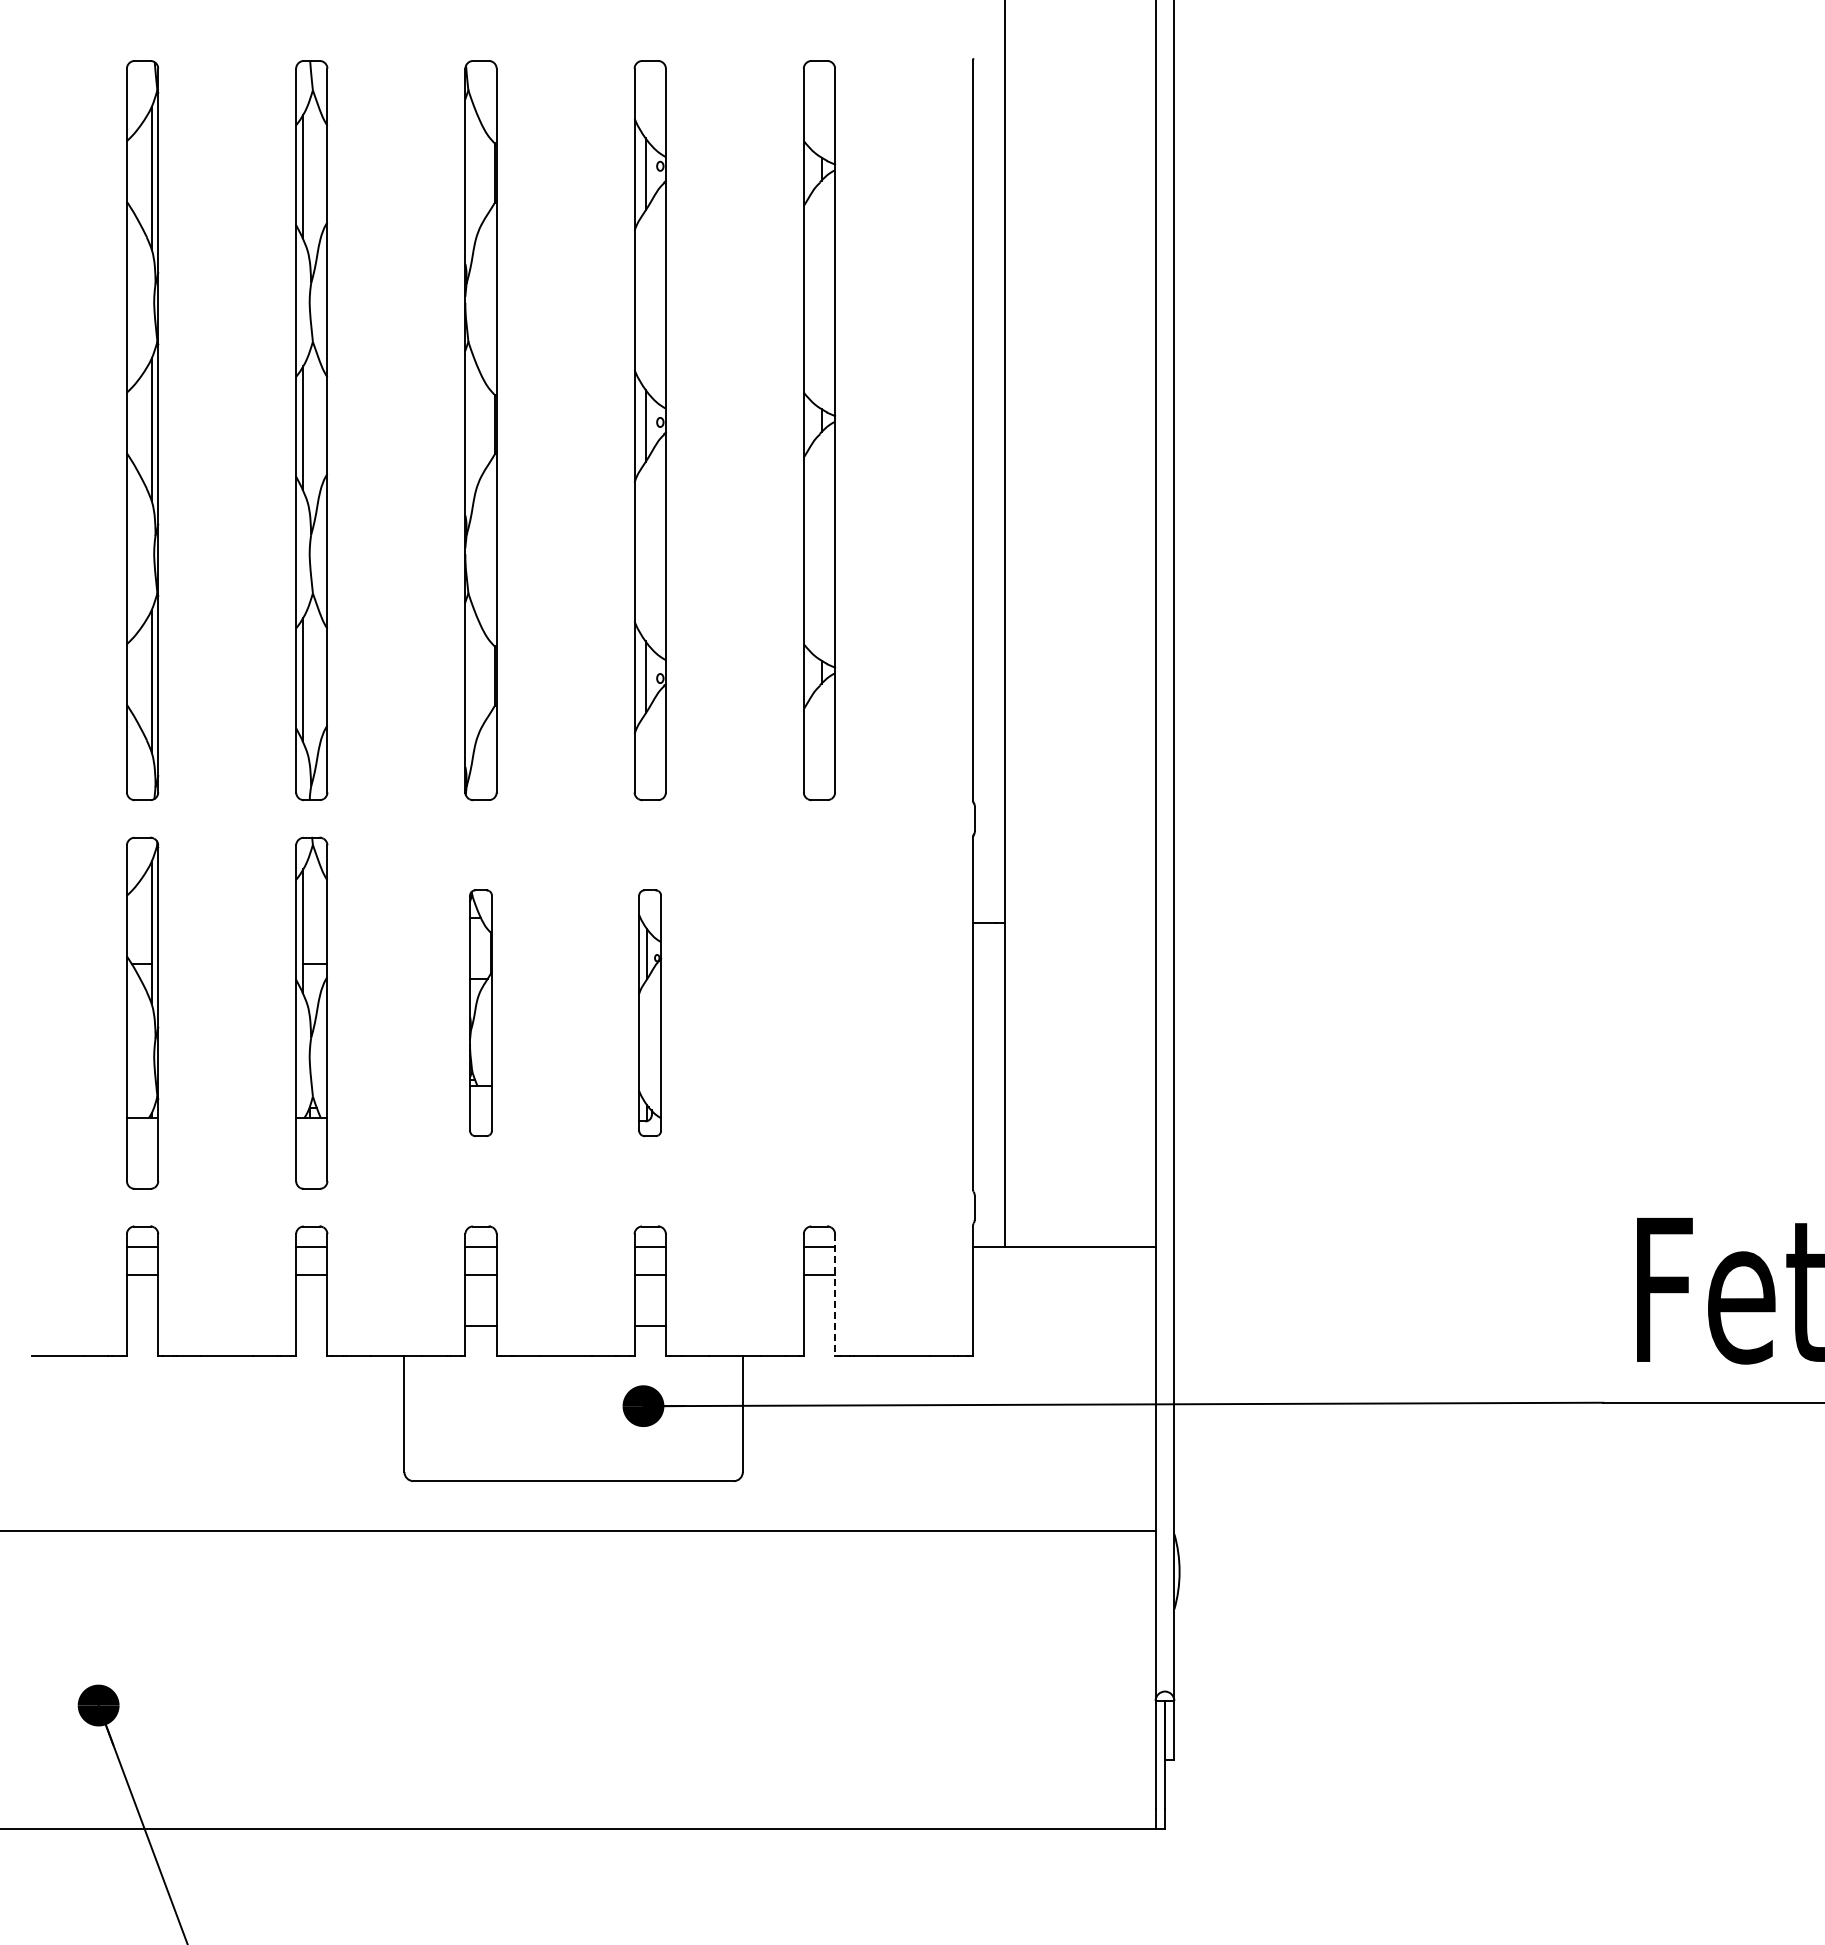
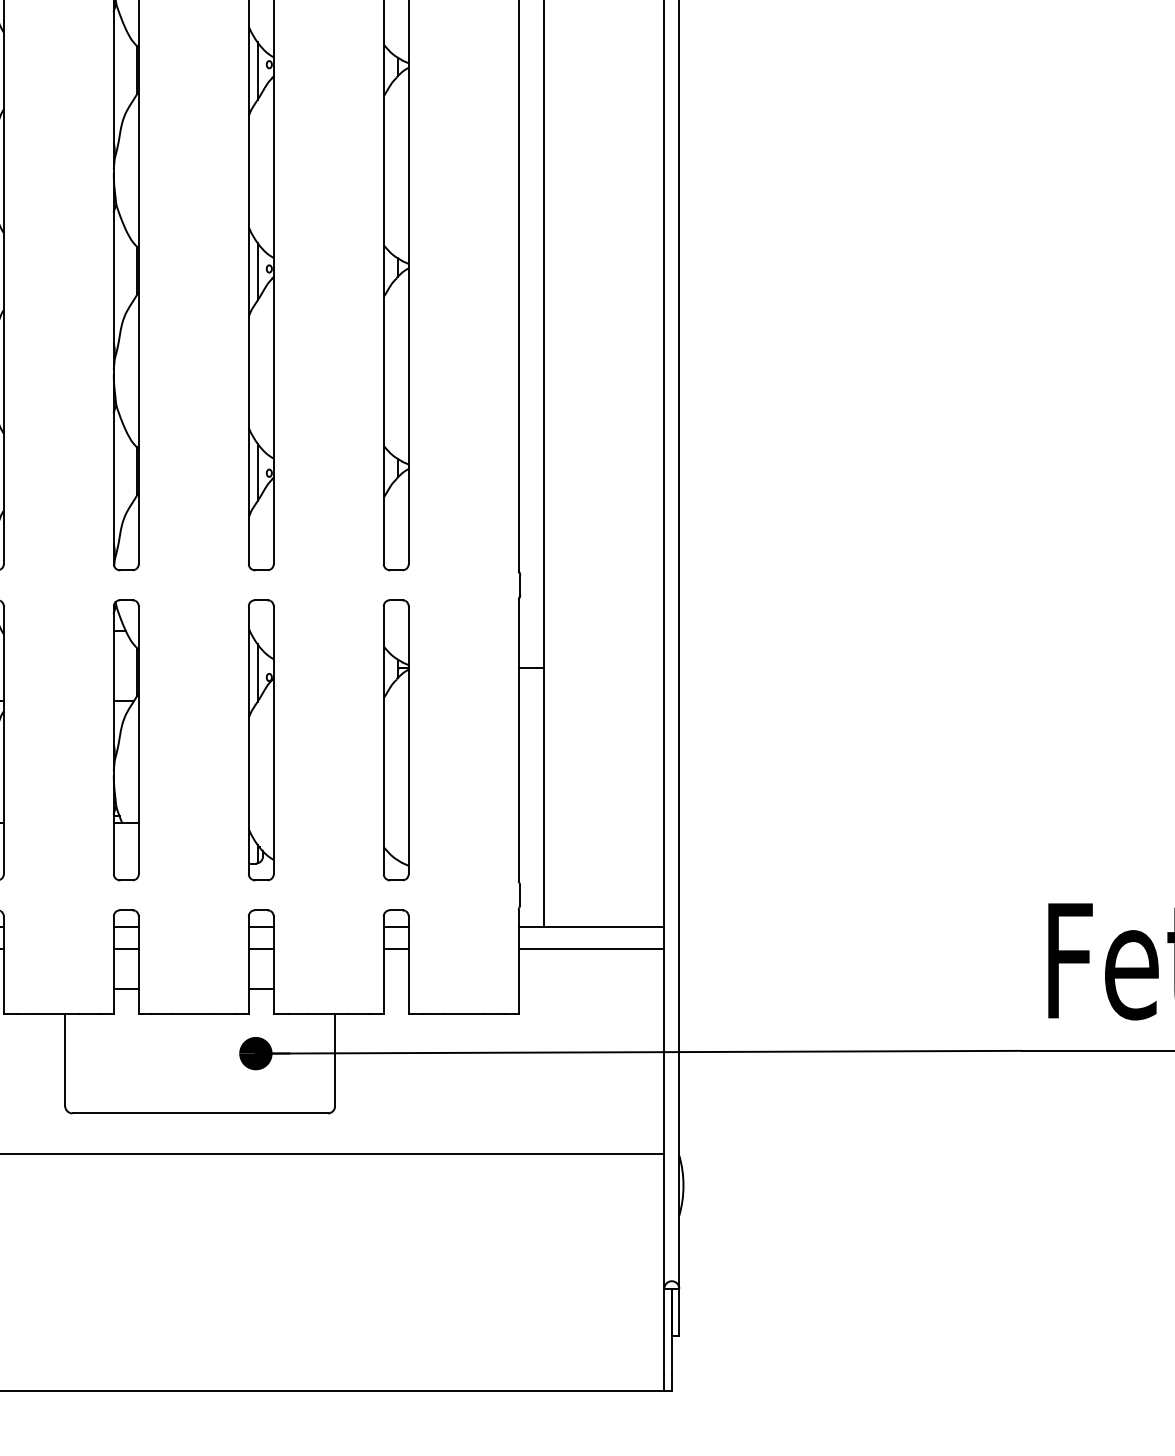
part: (480, 1012) -> (125, 739), size x1.43
part: (649, 1012) -> (260, 739), size x1.43
part: (819, 1012) -> (396, 739), added
line: (1064, 1275) -> (591, 949), added
line: (835, 1295) -> (409, 965), dashed -> solid

